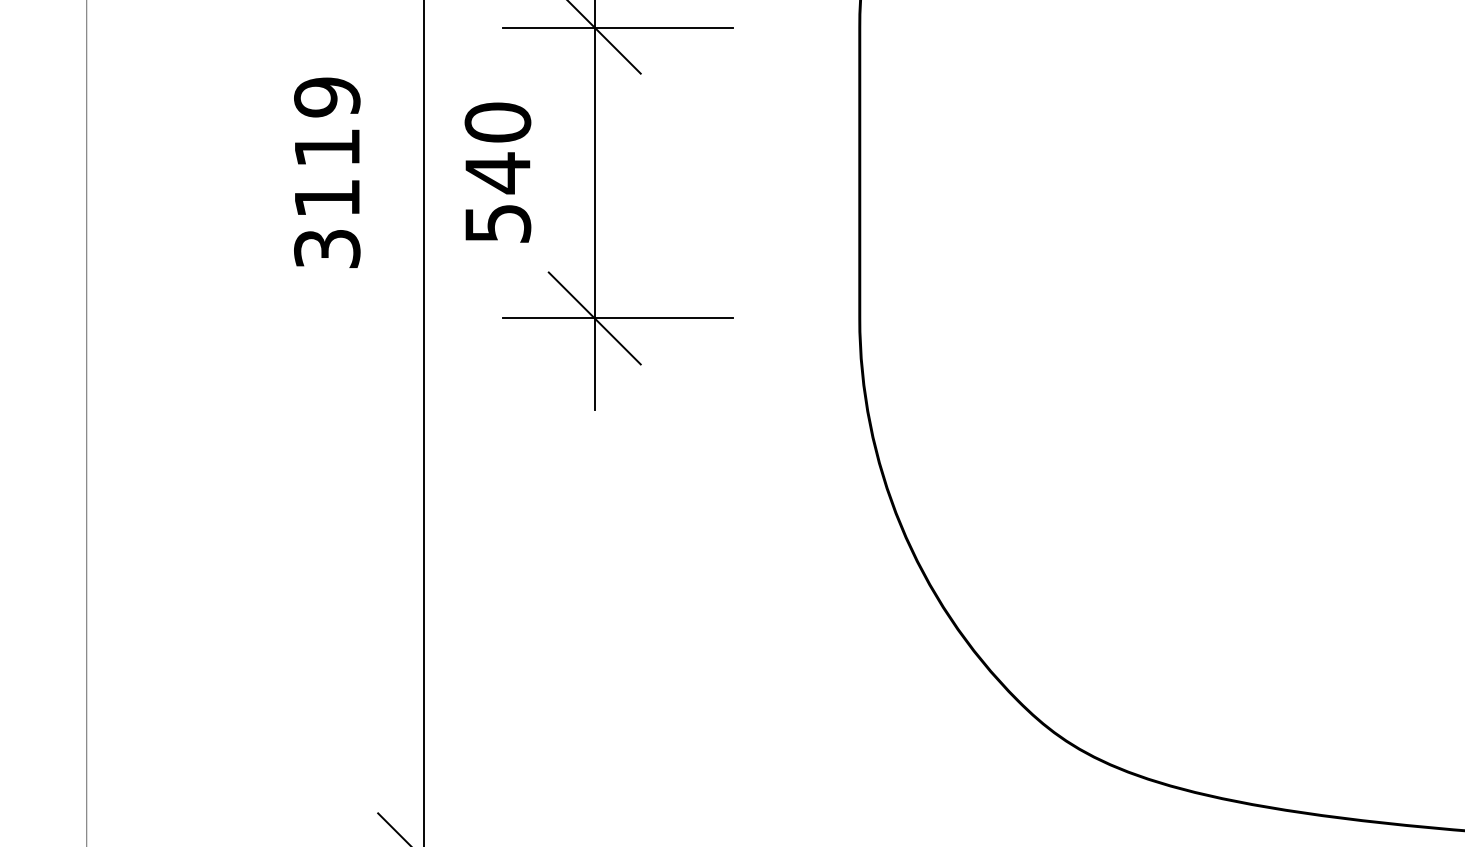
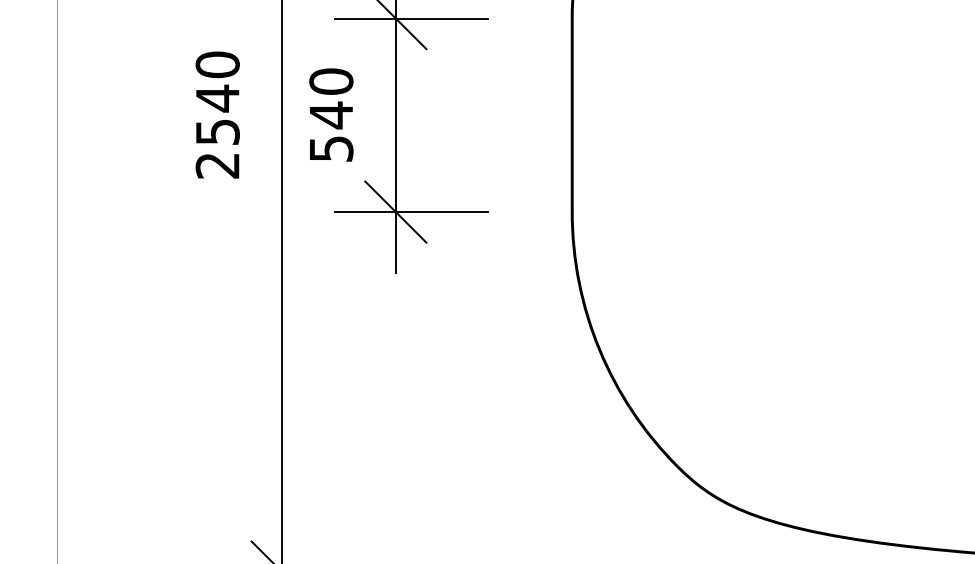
text: (326, 171) -> (217, 114), 3119 -> 2540

